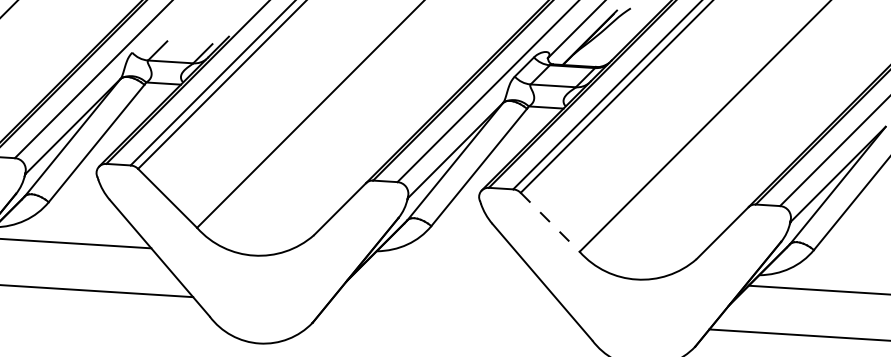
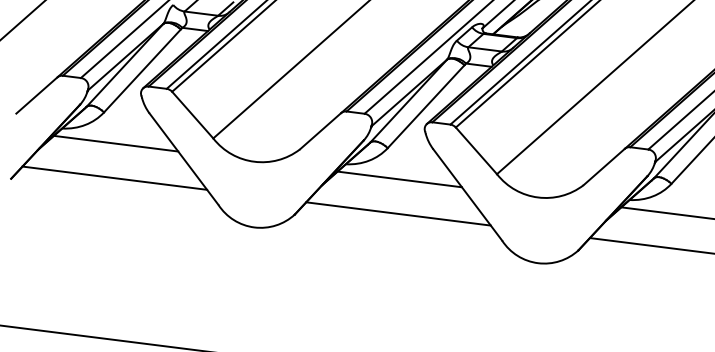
line: (550, 223) -> (476, 151), dashed -> solid
line: (449, 267) -> (399, 179), added
line: (451, 312) -> (398, 213), added

